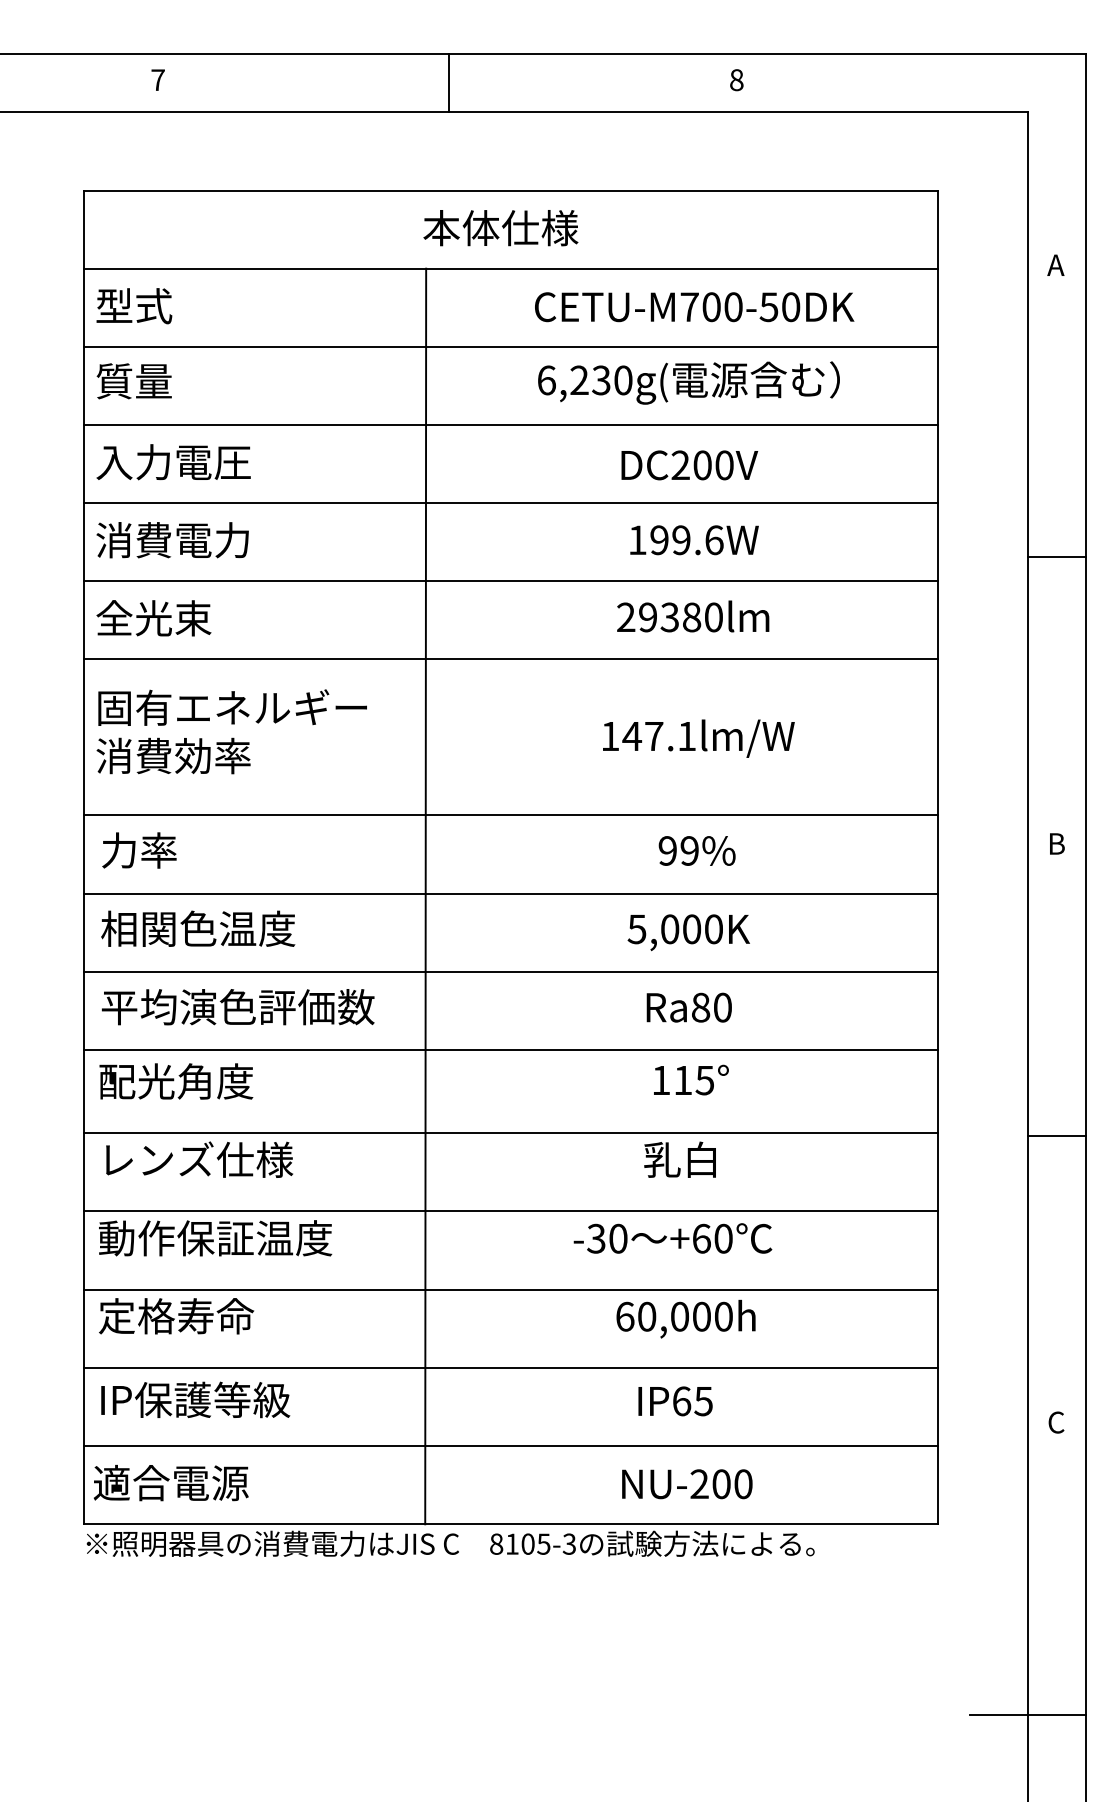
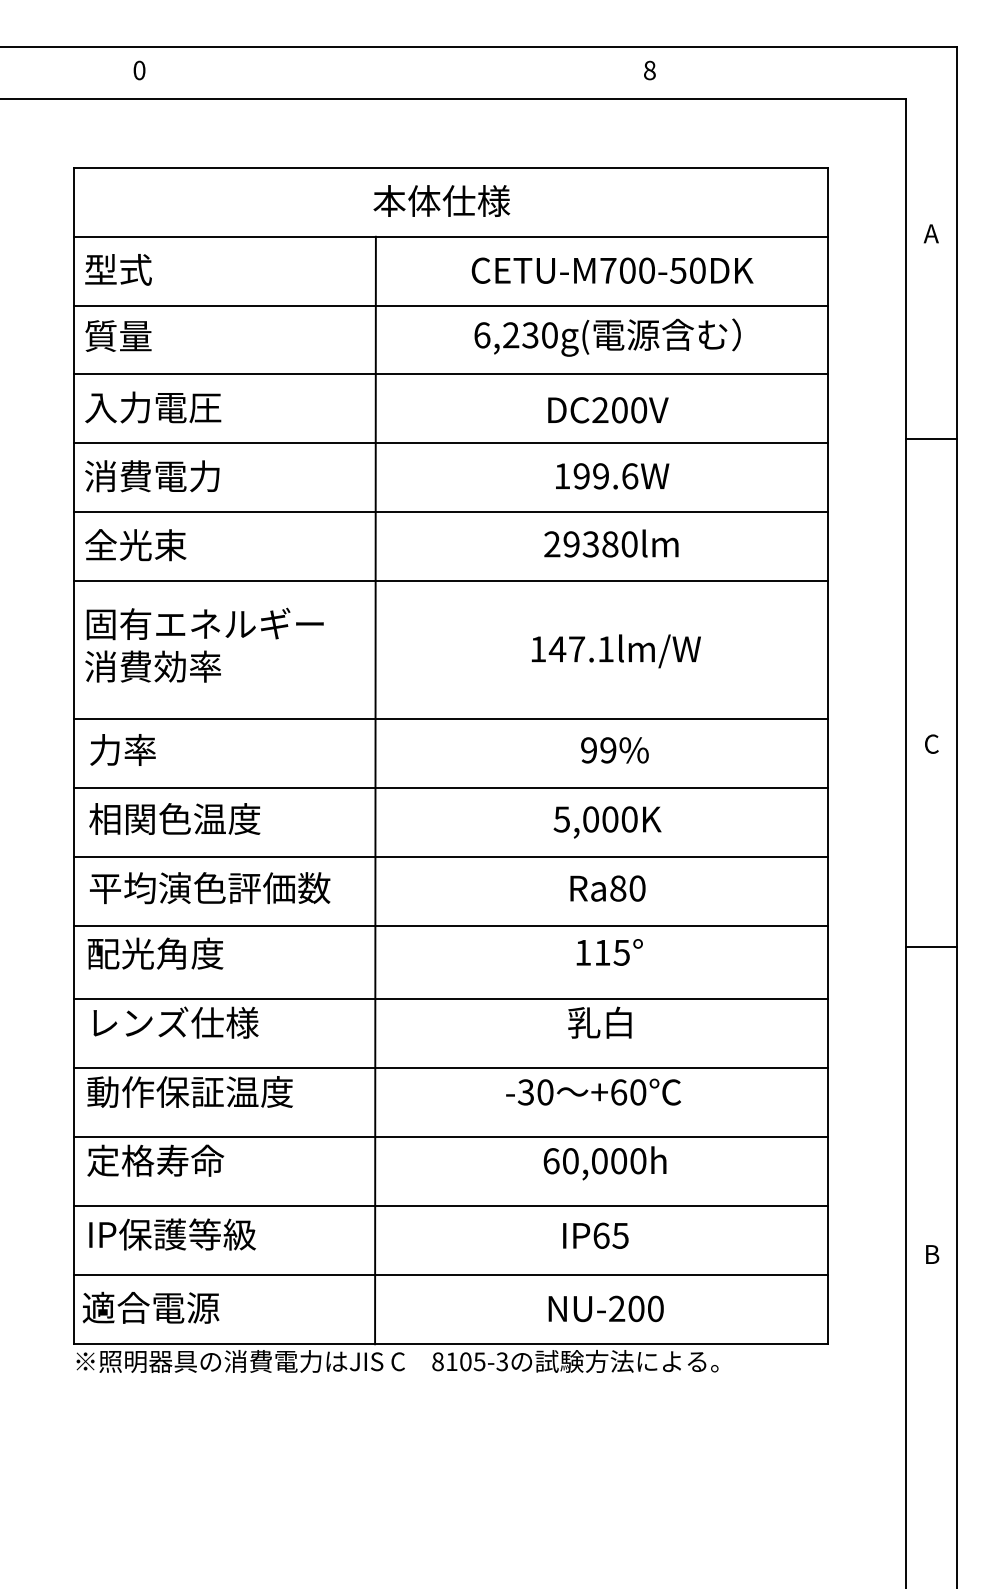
text: (157, 80) -> (138, 70), 7 -> 0
line: (449, 82) -> (396, 72), removed
line: (1056, 557) -> (931, 439), moved
text: (1056, 843) -> (931, 743), B -> C
line: (1056, 1136) -> (931, 947), moved
text: (1056, 1422) -> (931, 1254), C -> B
line: (1027, 1714) -> (906, 1512), removed

